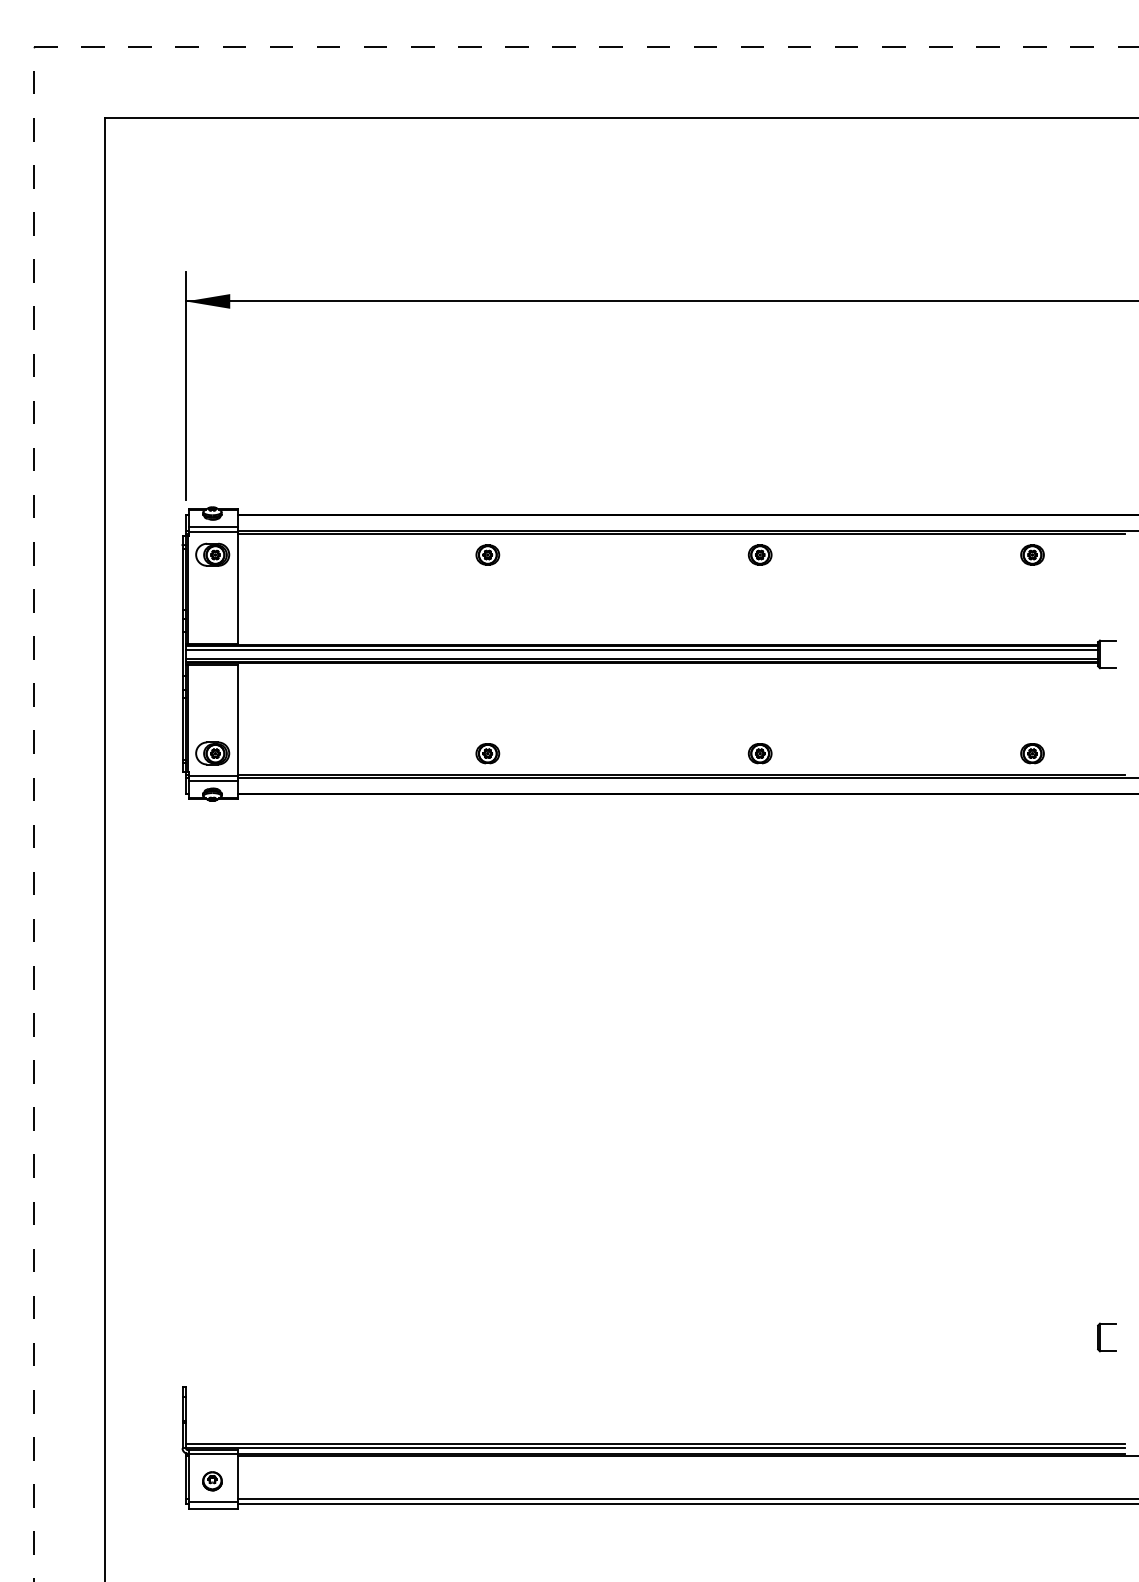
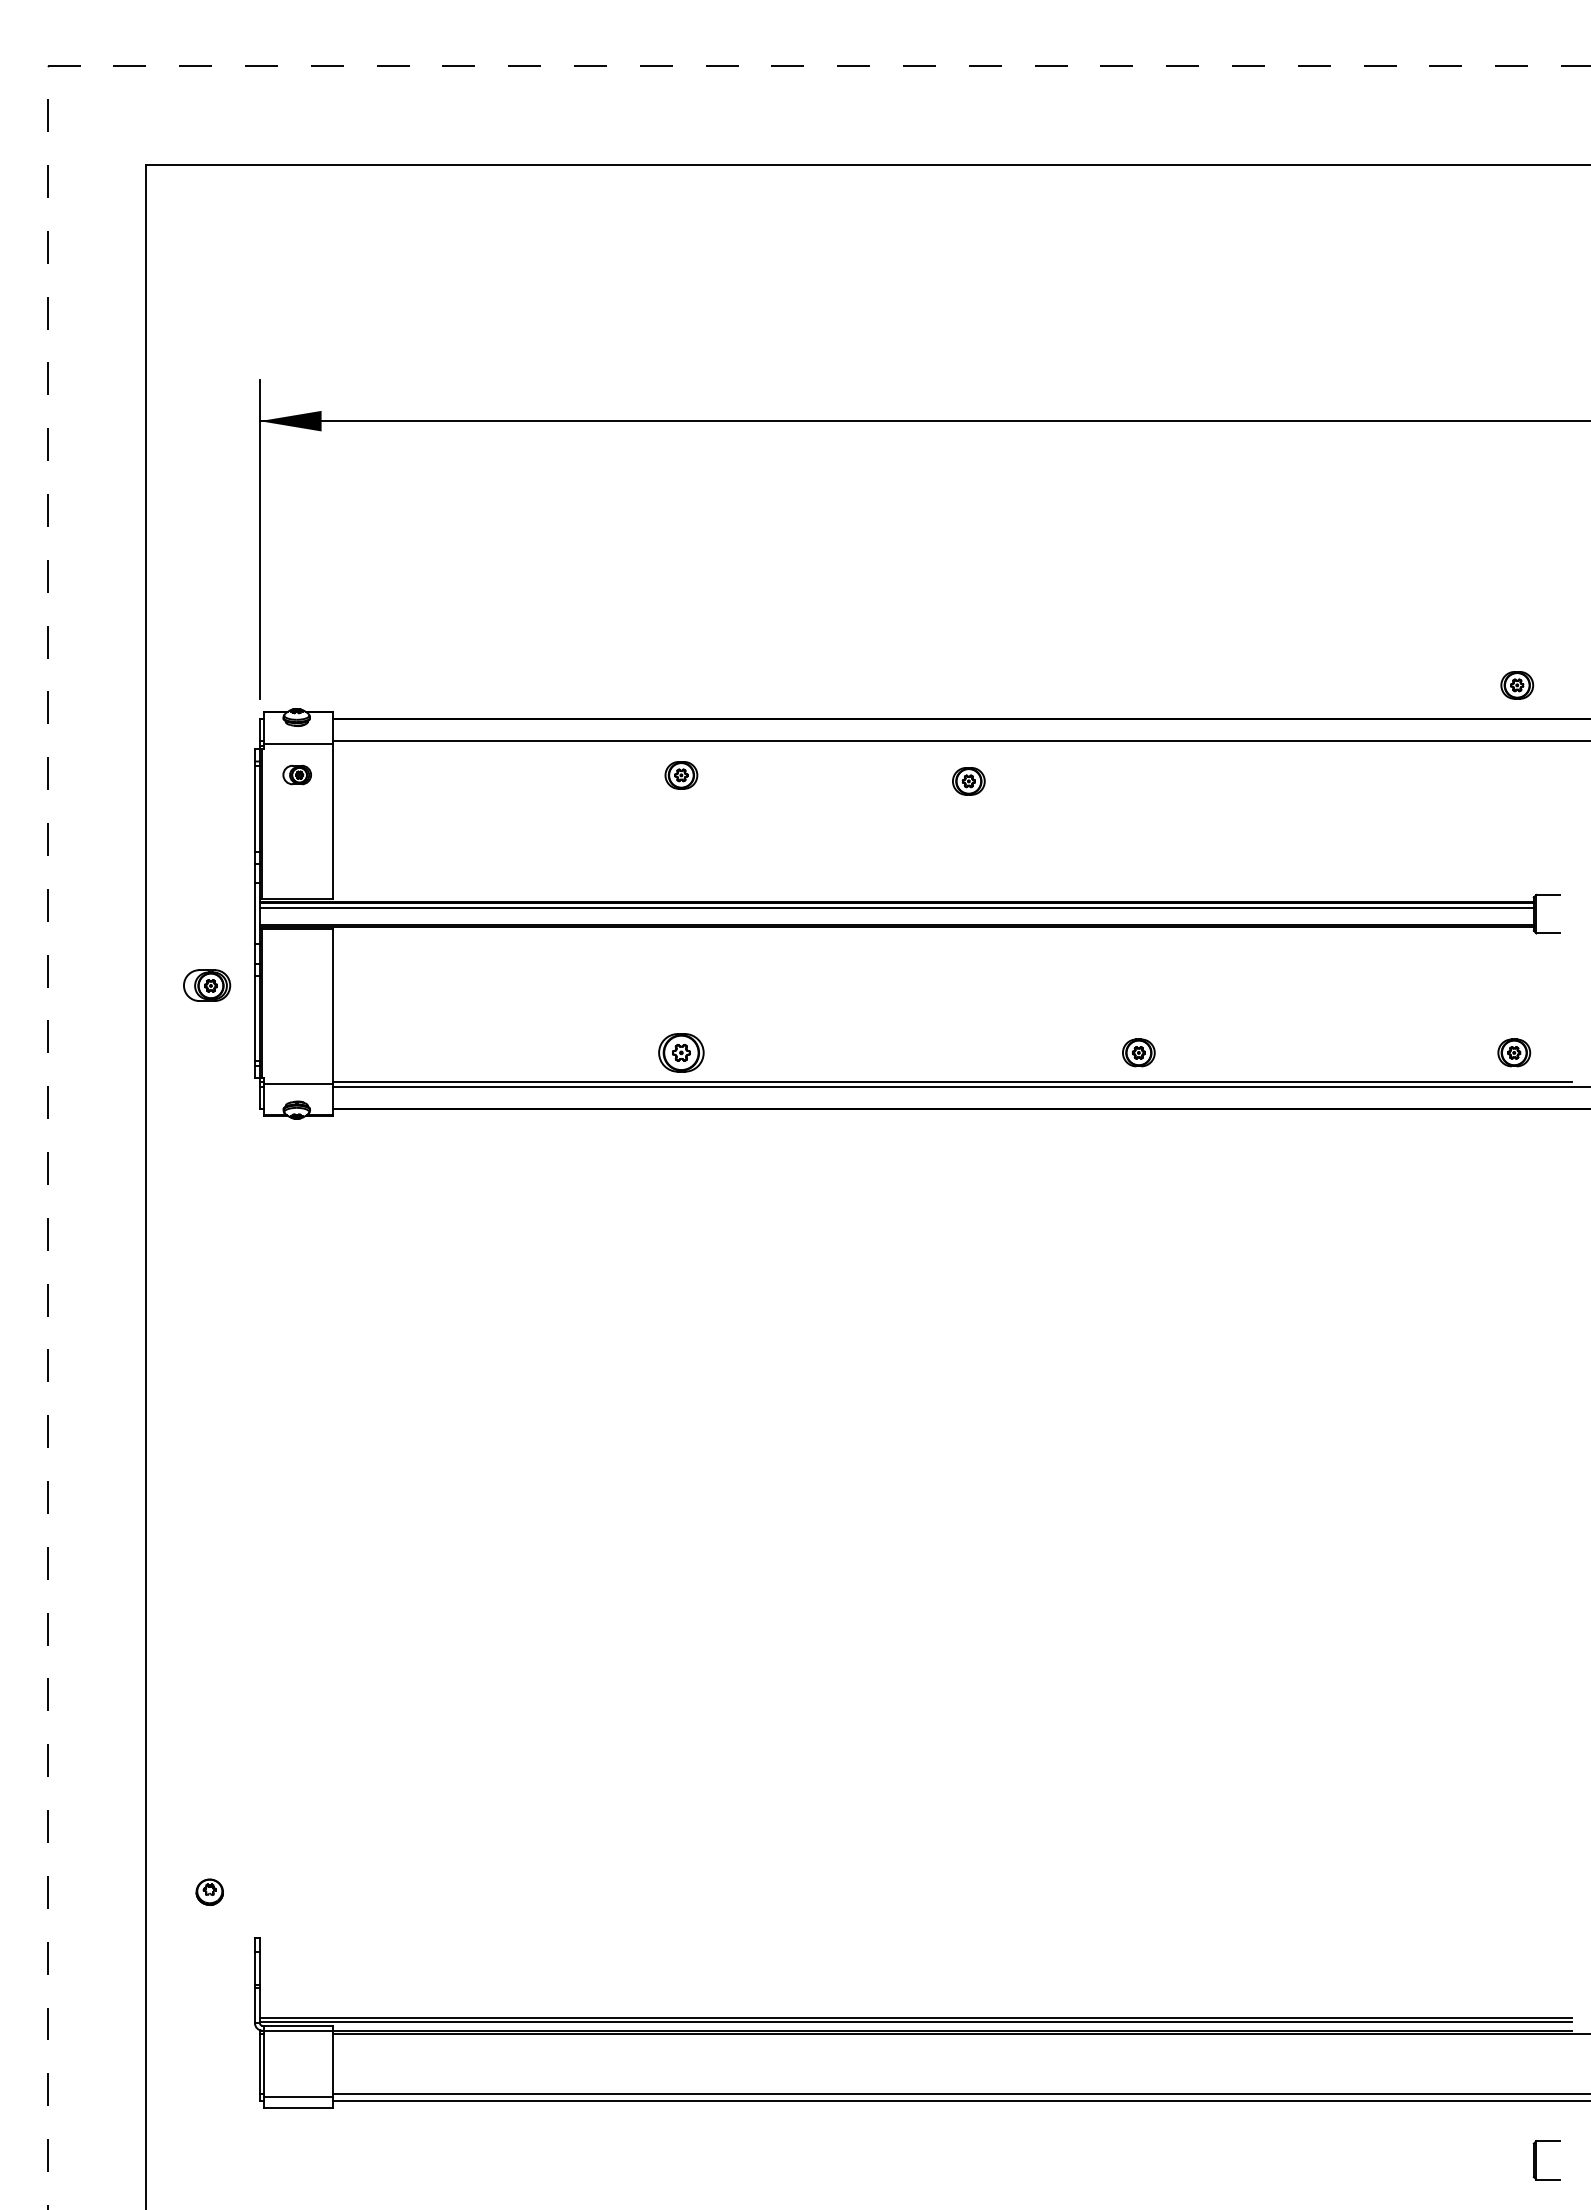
line: (213, 527) -> (298, 736), removed
line: (681, 534) -> (952, 746), removed
part: (212, 554) -> (297, 774), size x0.6
part: (759, 555) -> (968, 781), moved
part: (1032, 555) -> (1517, 685), moved
line: (641, 658) -> (896, 920), removed
part: (212, 753) -> (207, 985), moved
part: (487, 753) -> (681, 1052), size x1.4
part: (759, 753) -> (1138, 1052), moved
part: (1032, 753) -> (1514, 1052), moved
line: (213, 781) -> (298, 1091), removed
part: (1099, 1337) -> (1536, 2160), moved
part: (212, 1480) -> (209, 1891), moved

